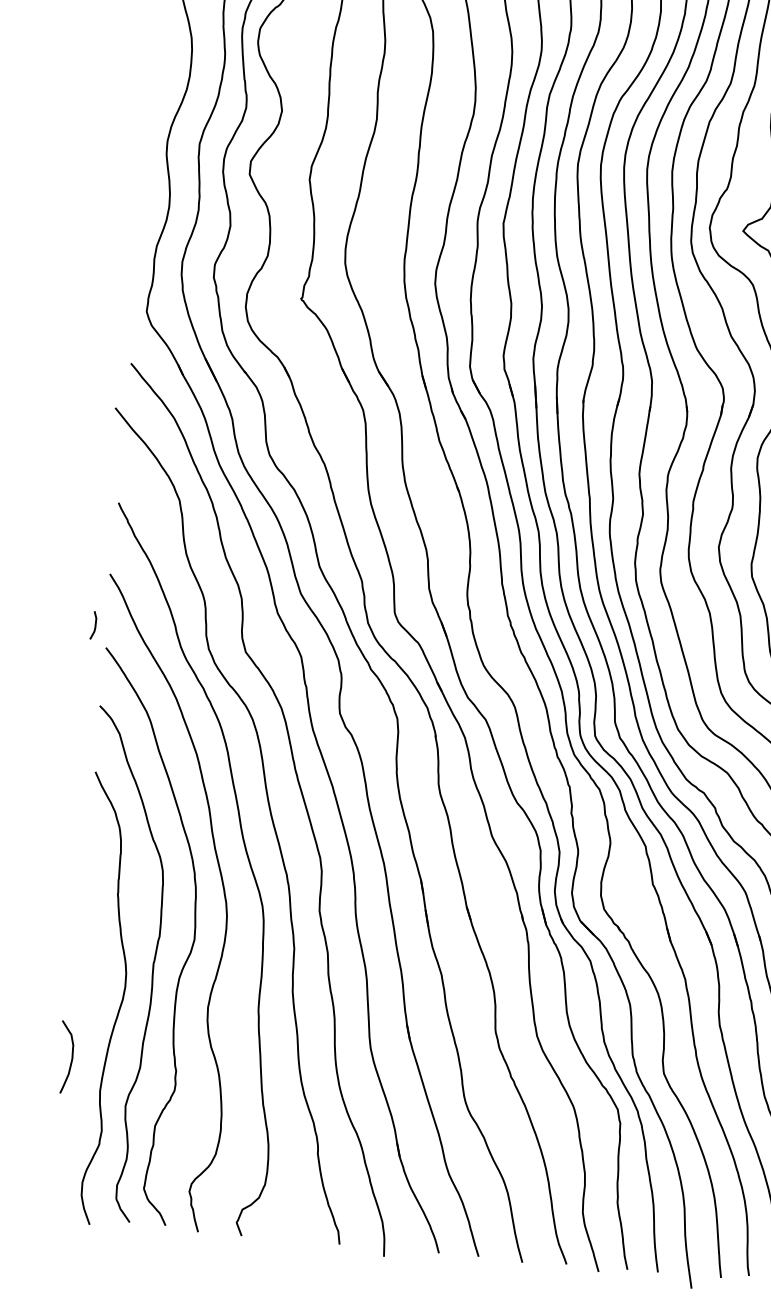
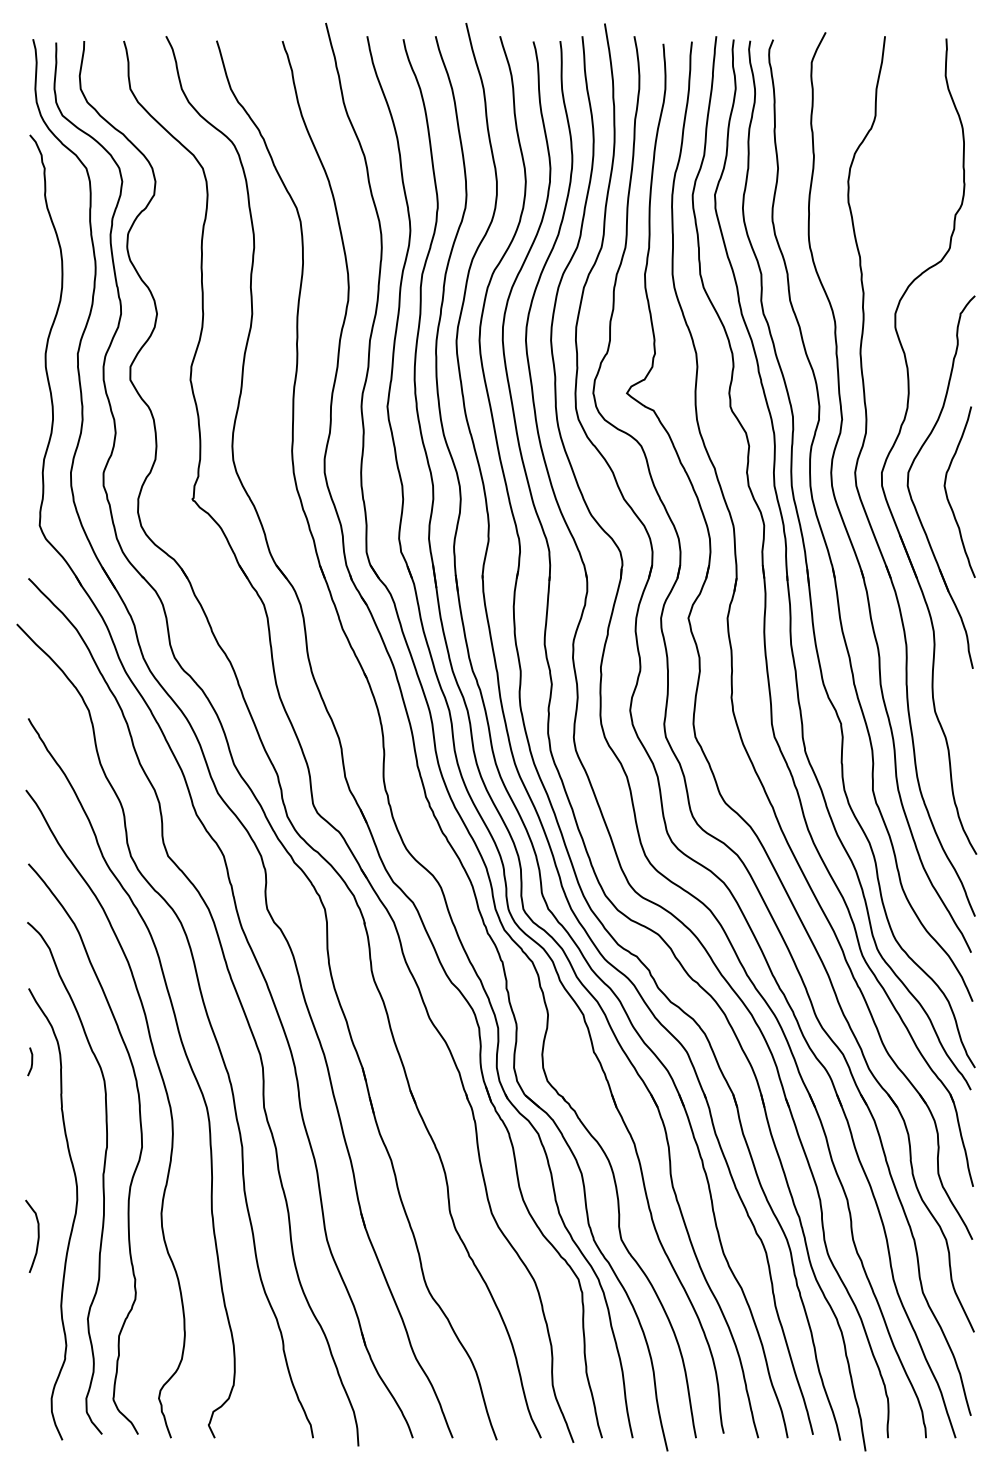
line: (94, 625) -> (31, 1061), moved
curve: (71, 1056) -> (37, 1235), moved

